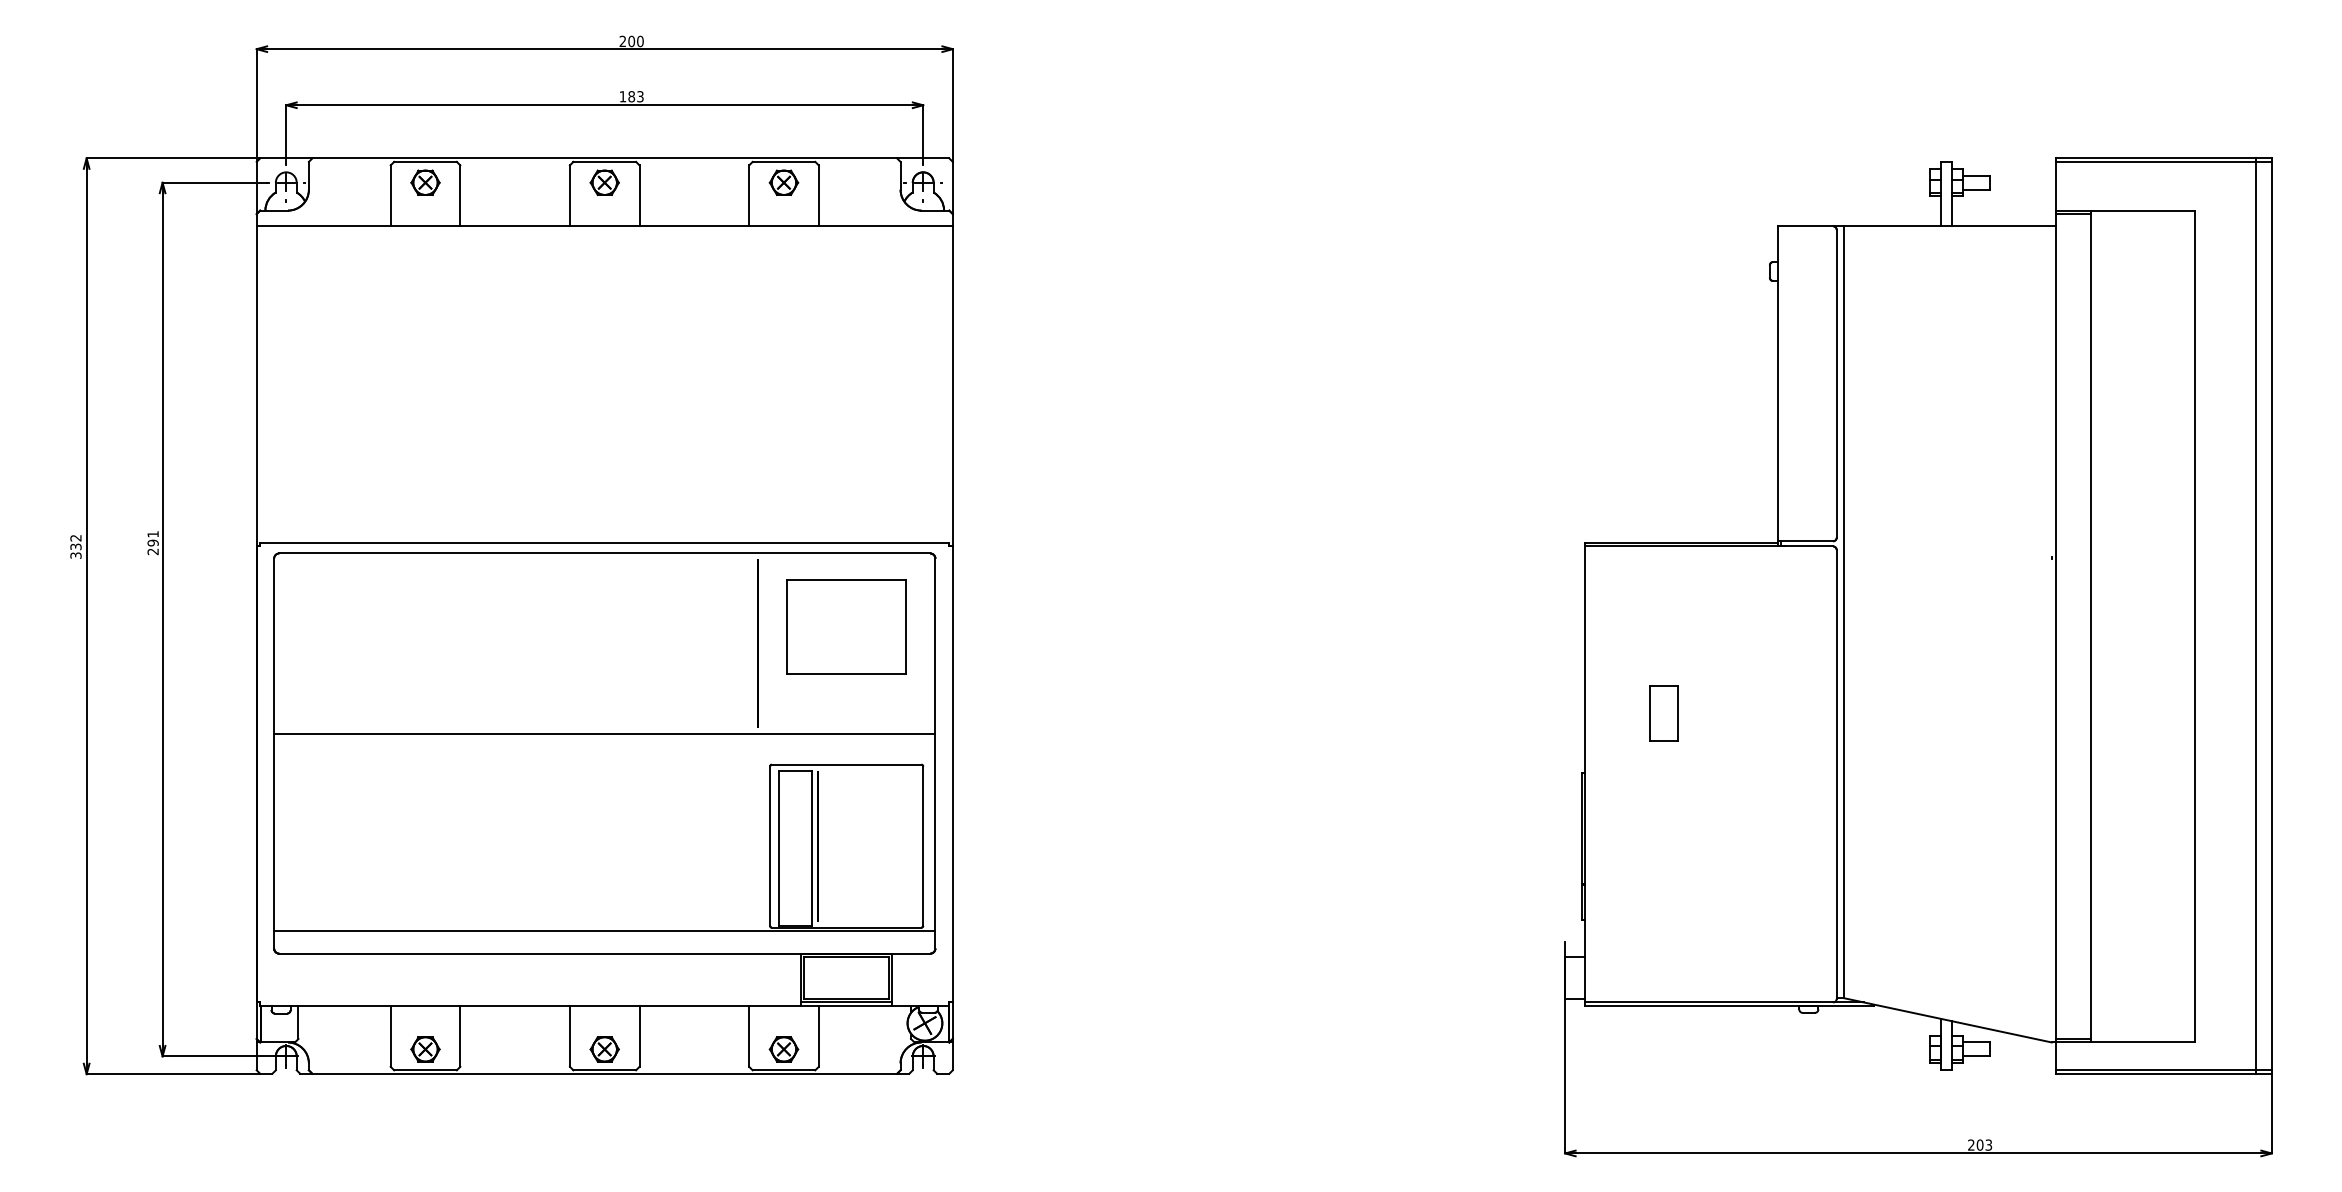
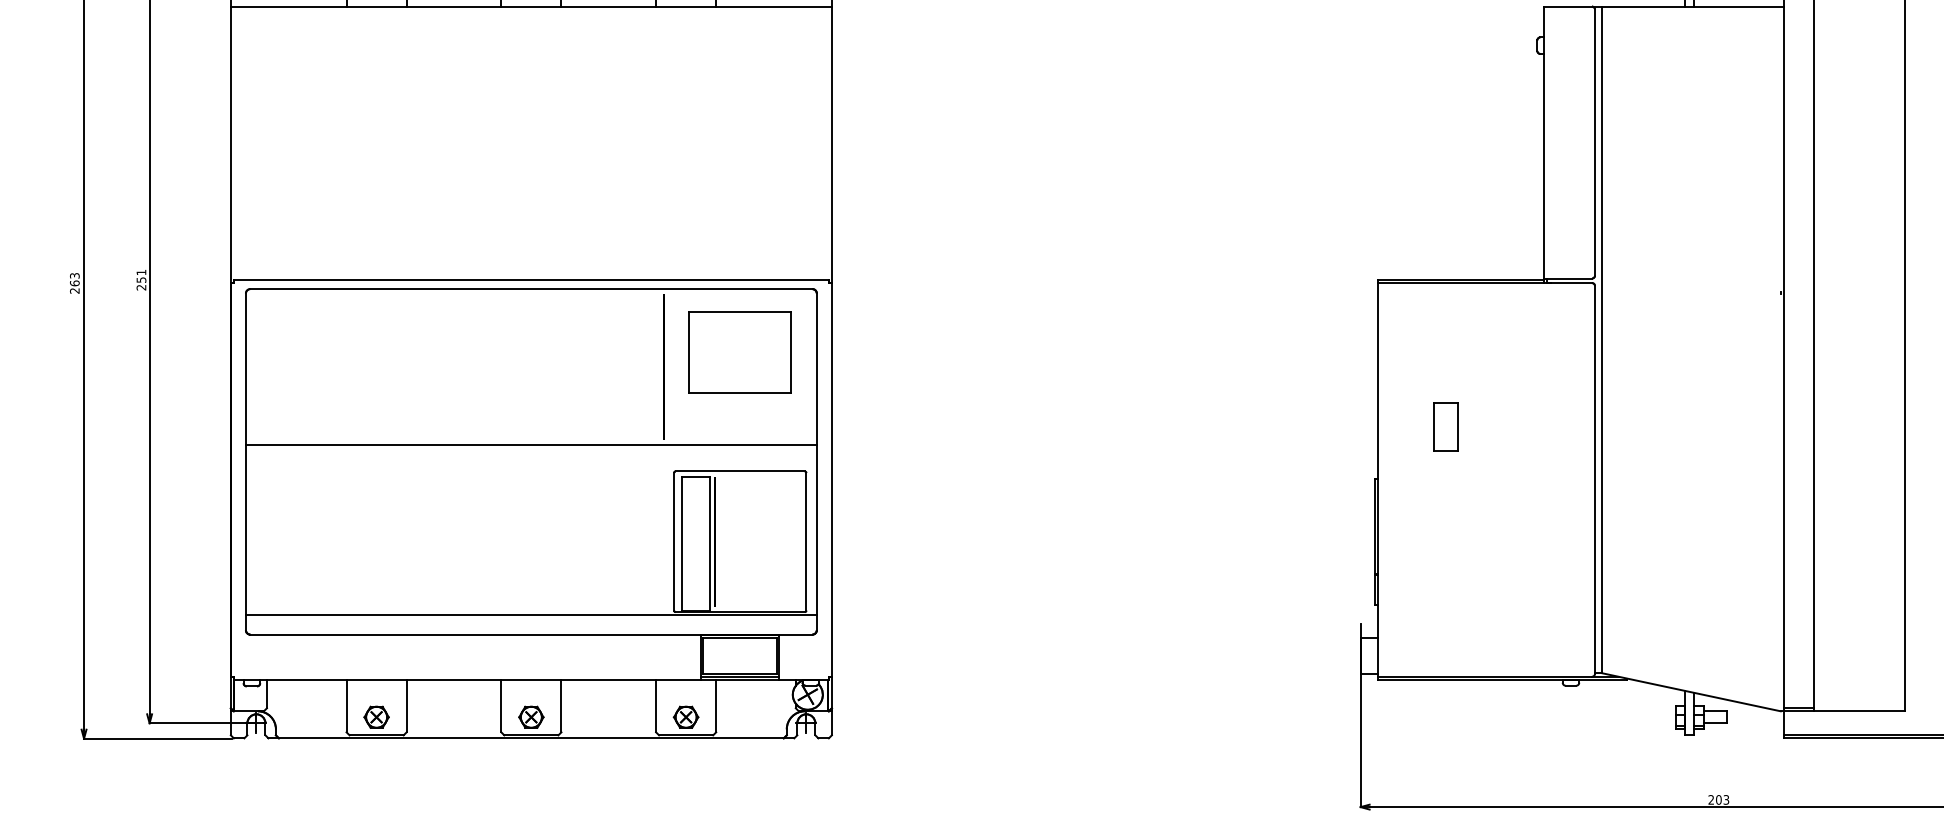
text: (152, 542) -> (140, 279), 291 -> 251
text: (75, 546) -> (74, 283), 332 -> 263

